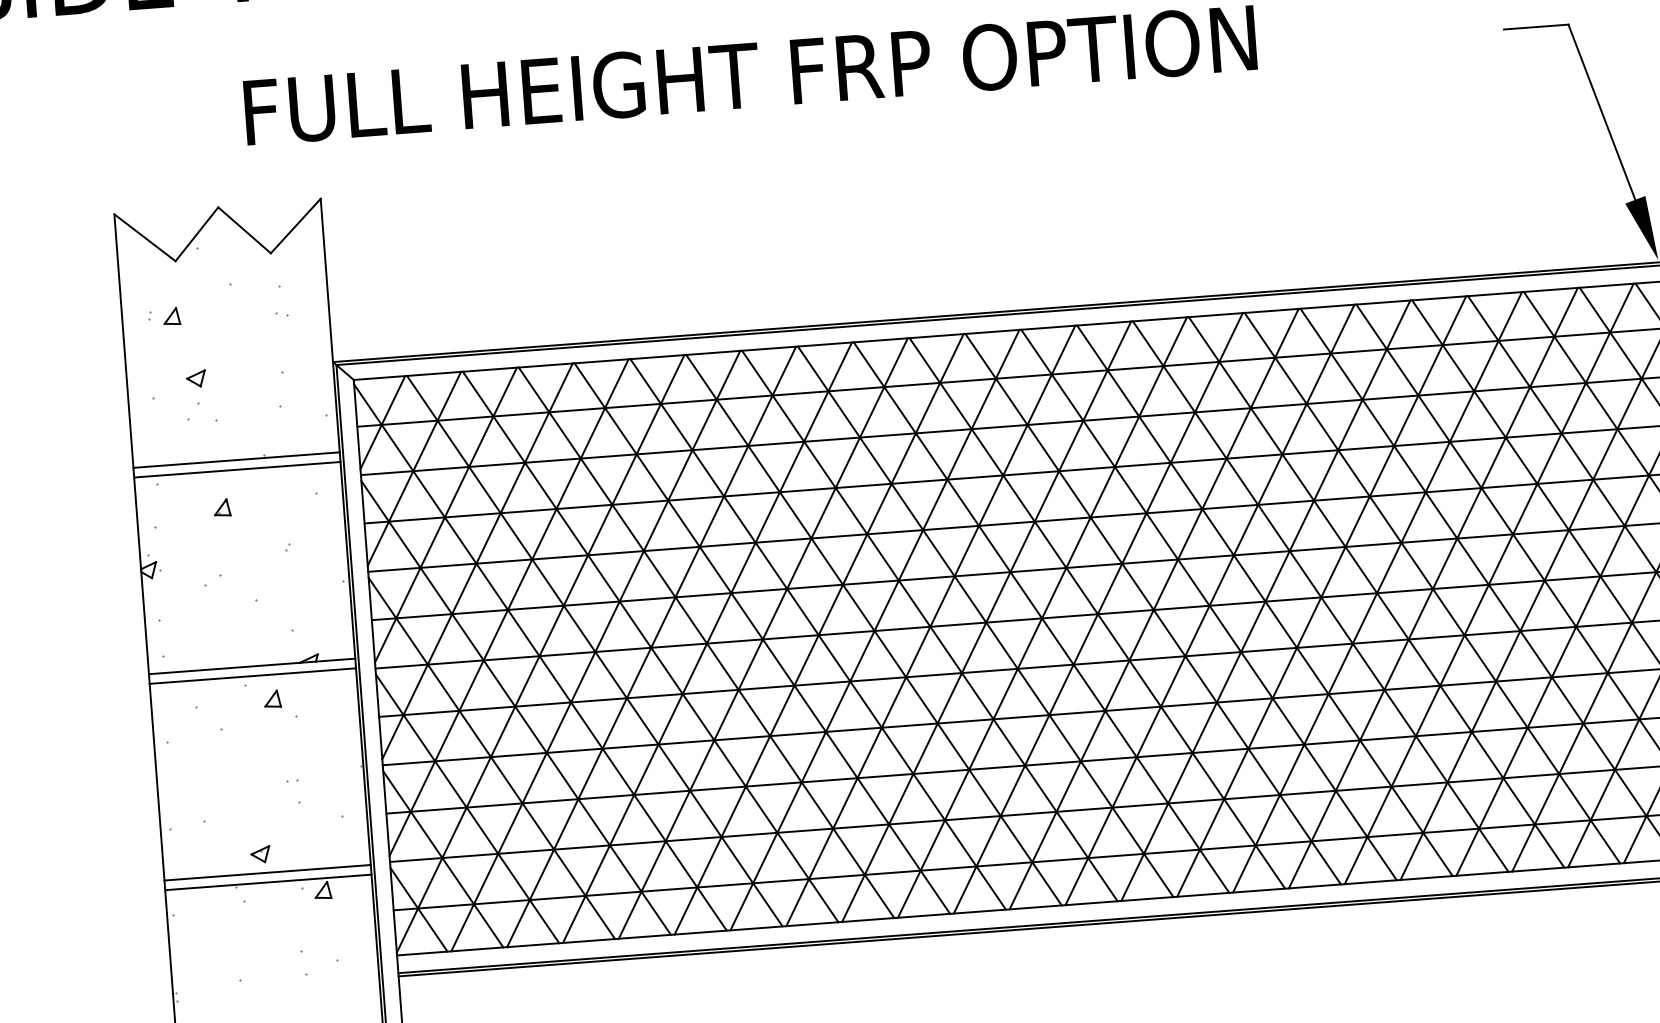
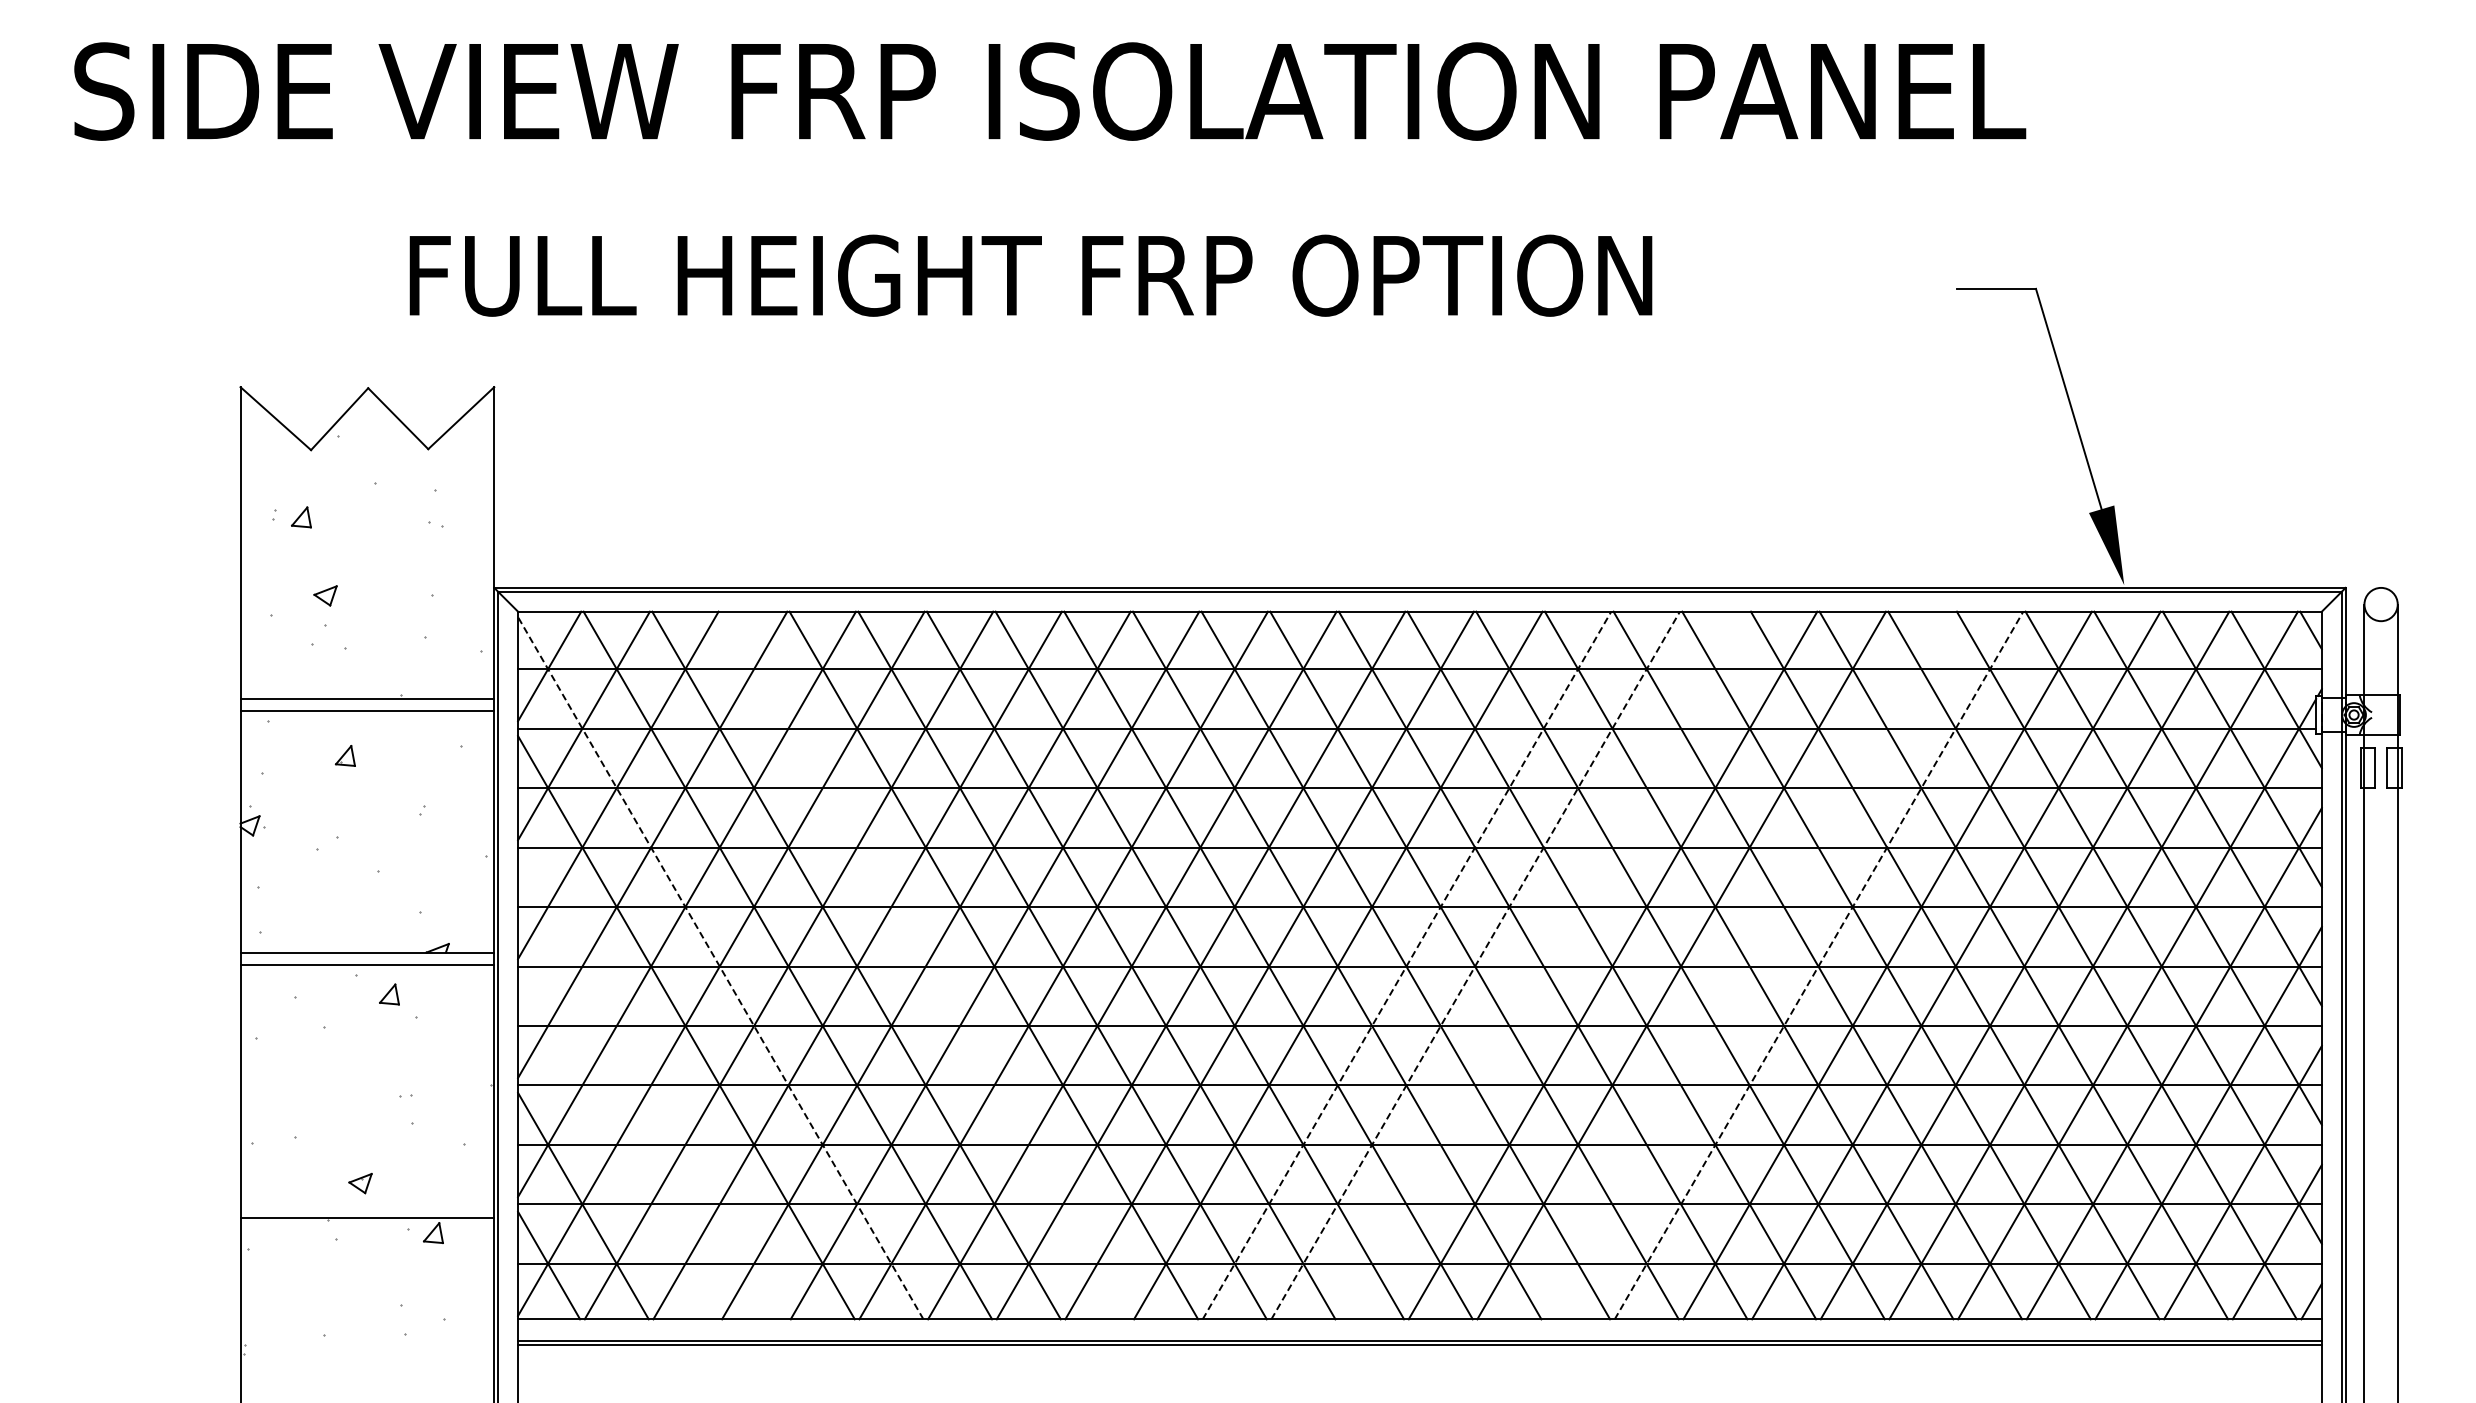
line: (1433, 588) -> (1819, 965), solid -> dashed
line: (1377, 592) -> (1750, 965), removed
line: (1210, 604) -> (1544, 965), removed
line: (1154, 609) -> (1475, 965), solid -> dashed
line: (1098, 613) -> (1407, 965), solid -> dashed
line: (705, 642) -> (924, 965), removed
line: (540, 656) -> (720, 967), solid -> dashed
line: (492, 758) -> (652, 1087), removed
line: (467, 808) -> (617, 1146), removed
line: (267, 872) -> (367, 1206), removed

